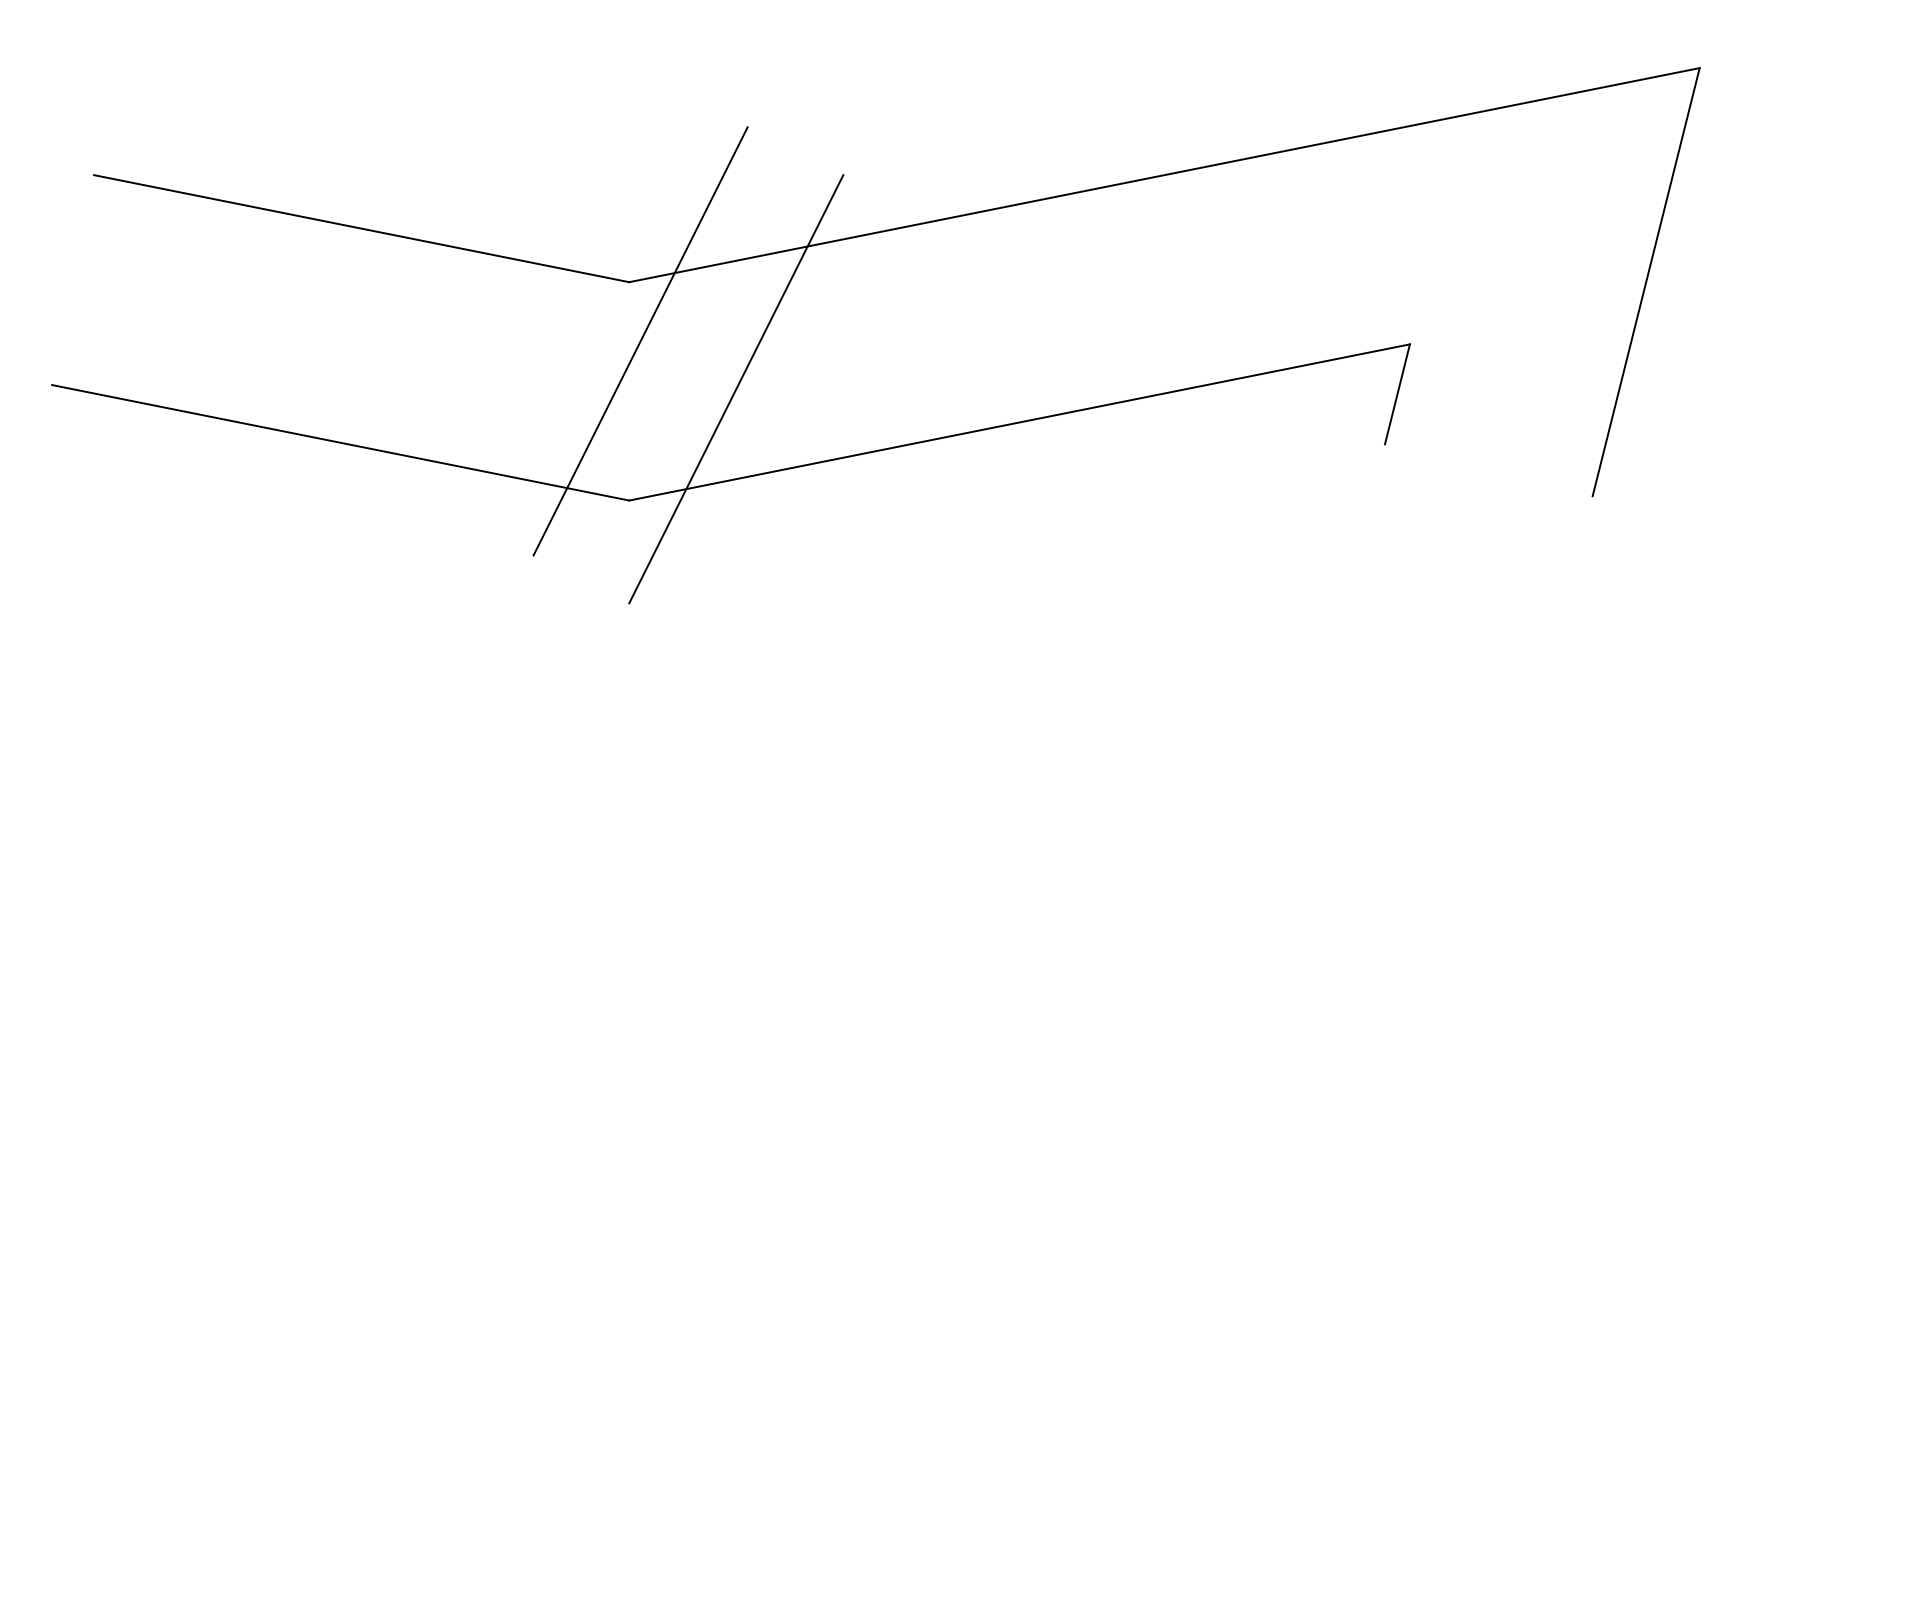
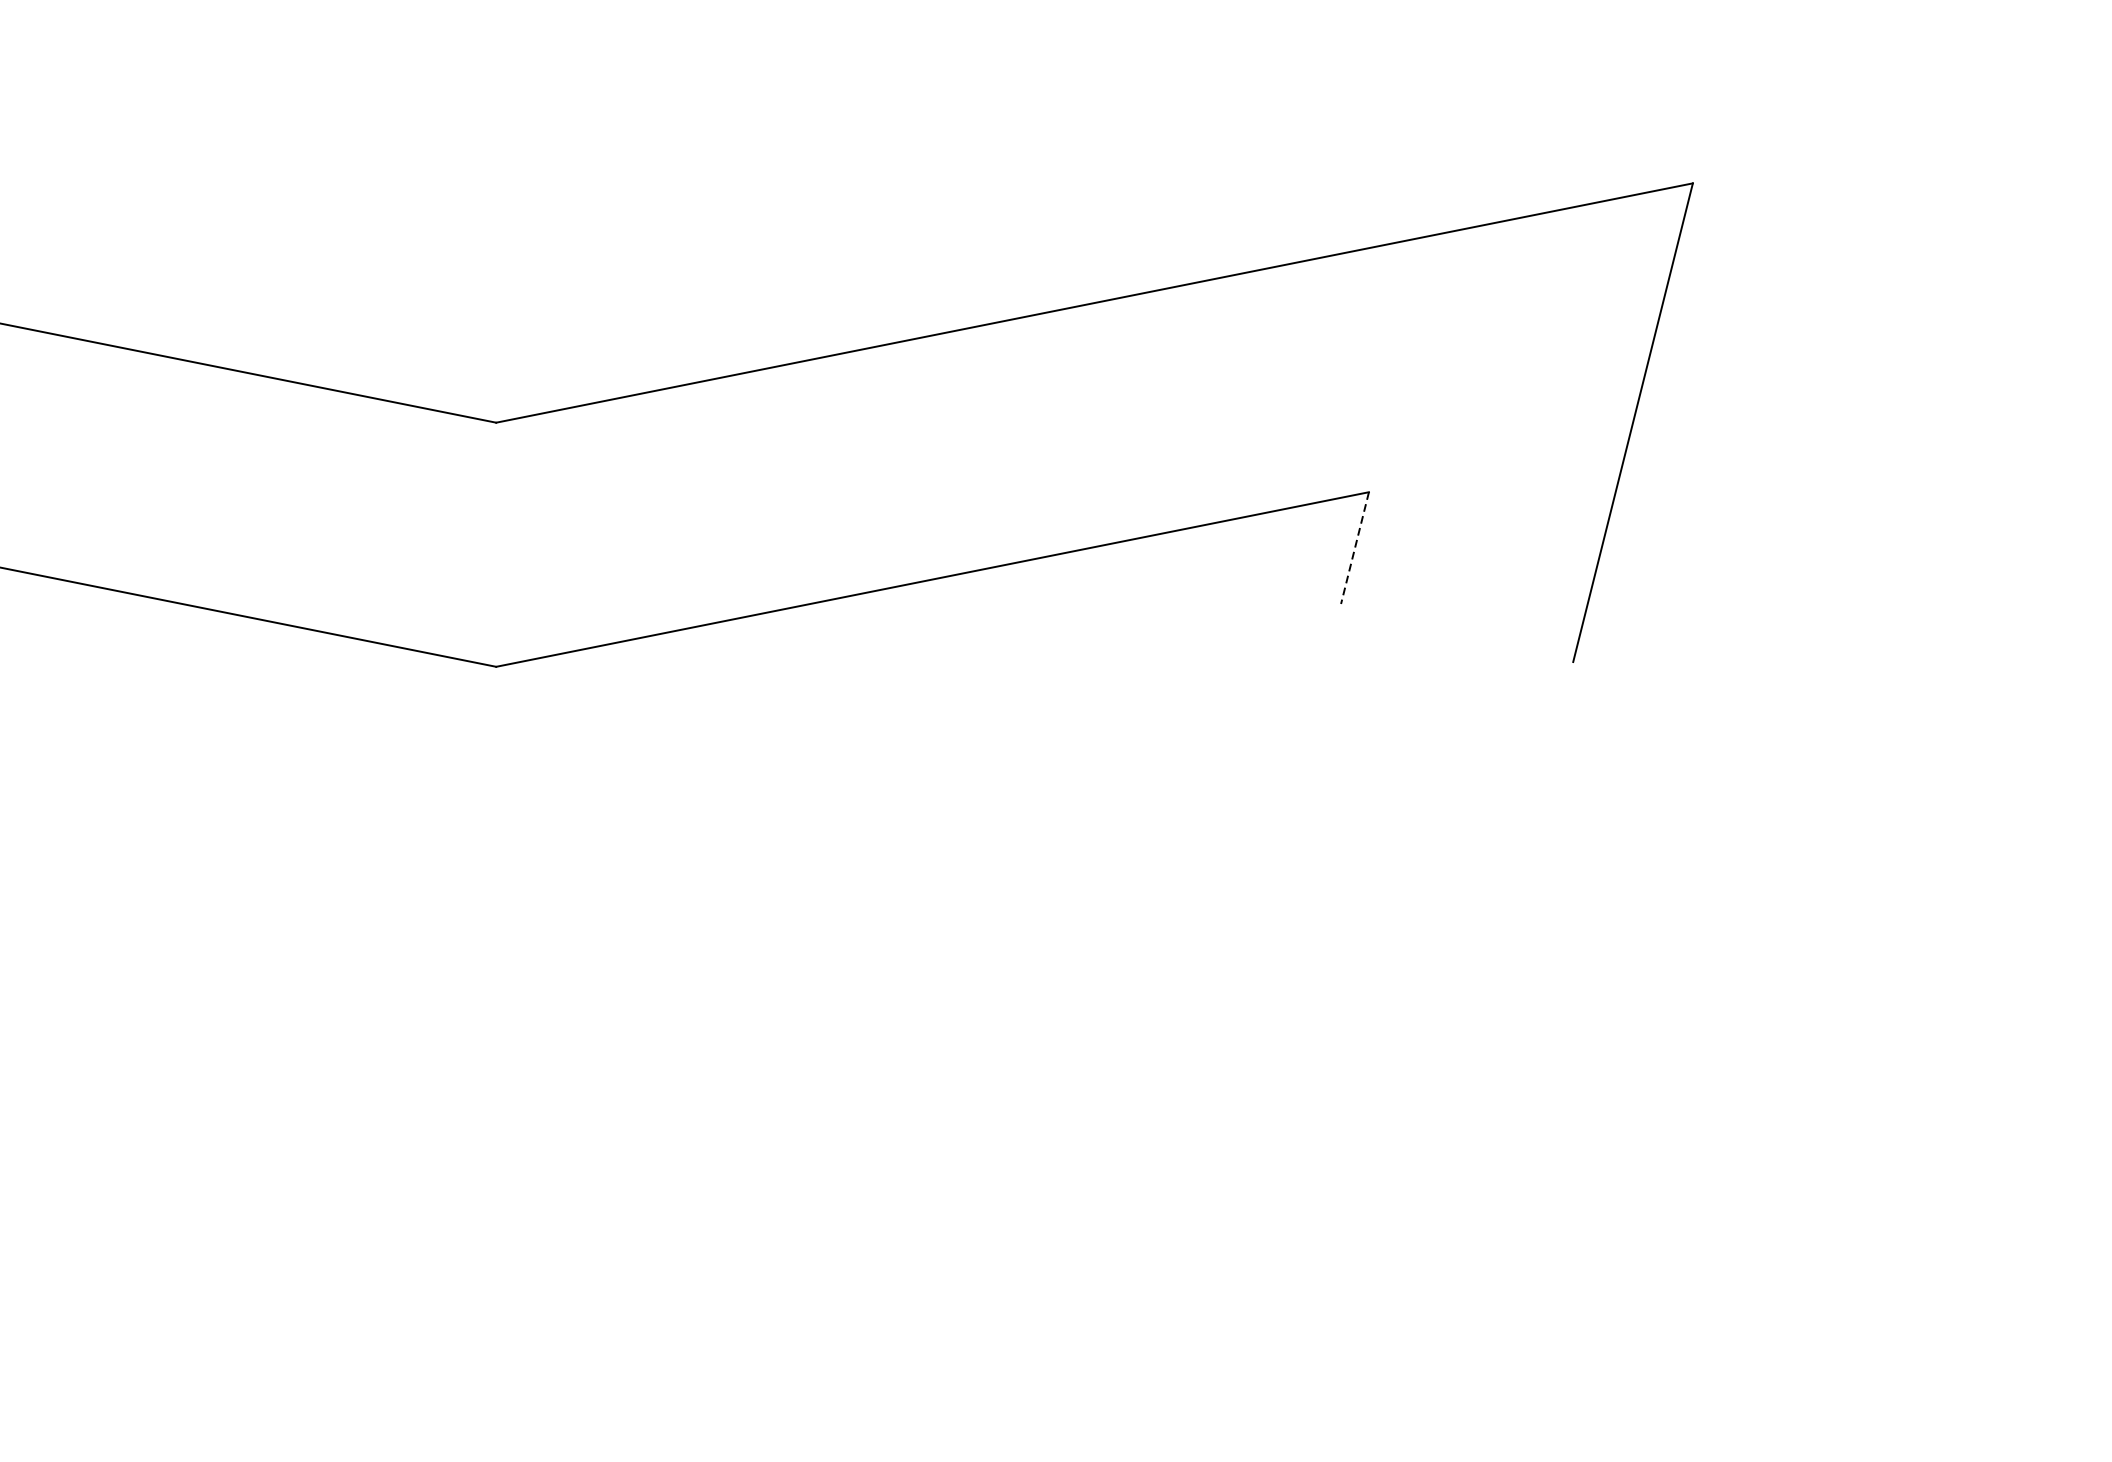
line: (640, 341) -> (508, 489), removed
line: (736, 389) -> (616, 542), removed
line: (1397, 394) -> (1355, 548), solid -> dashed

